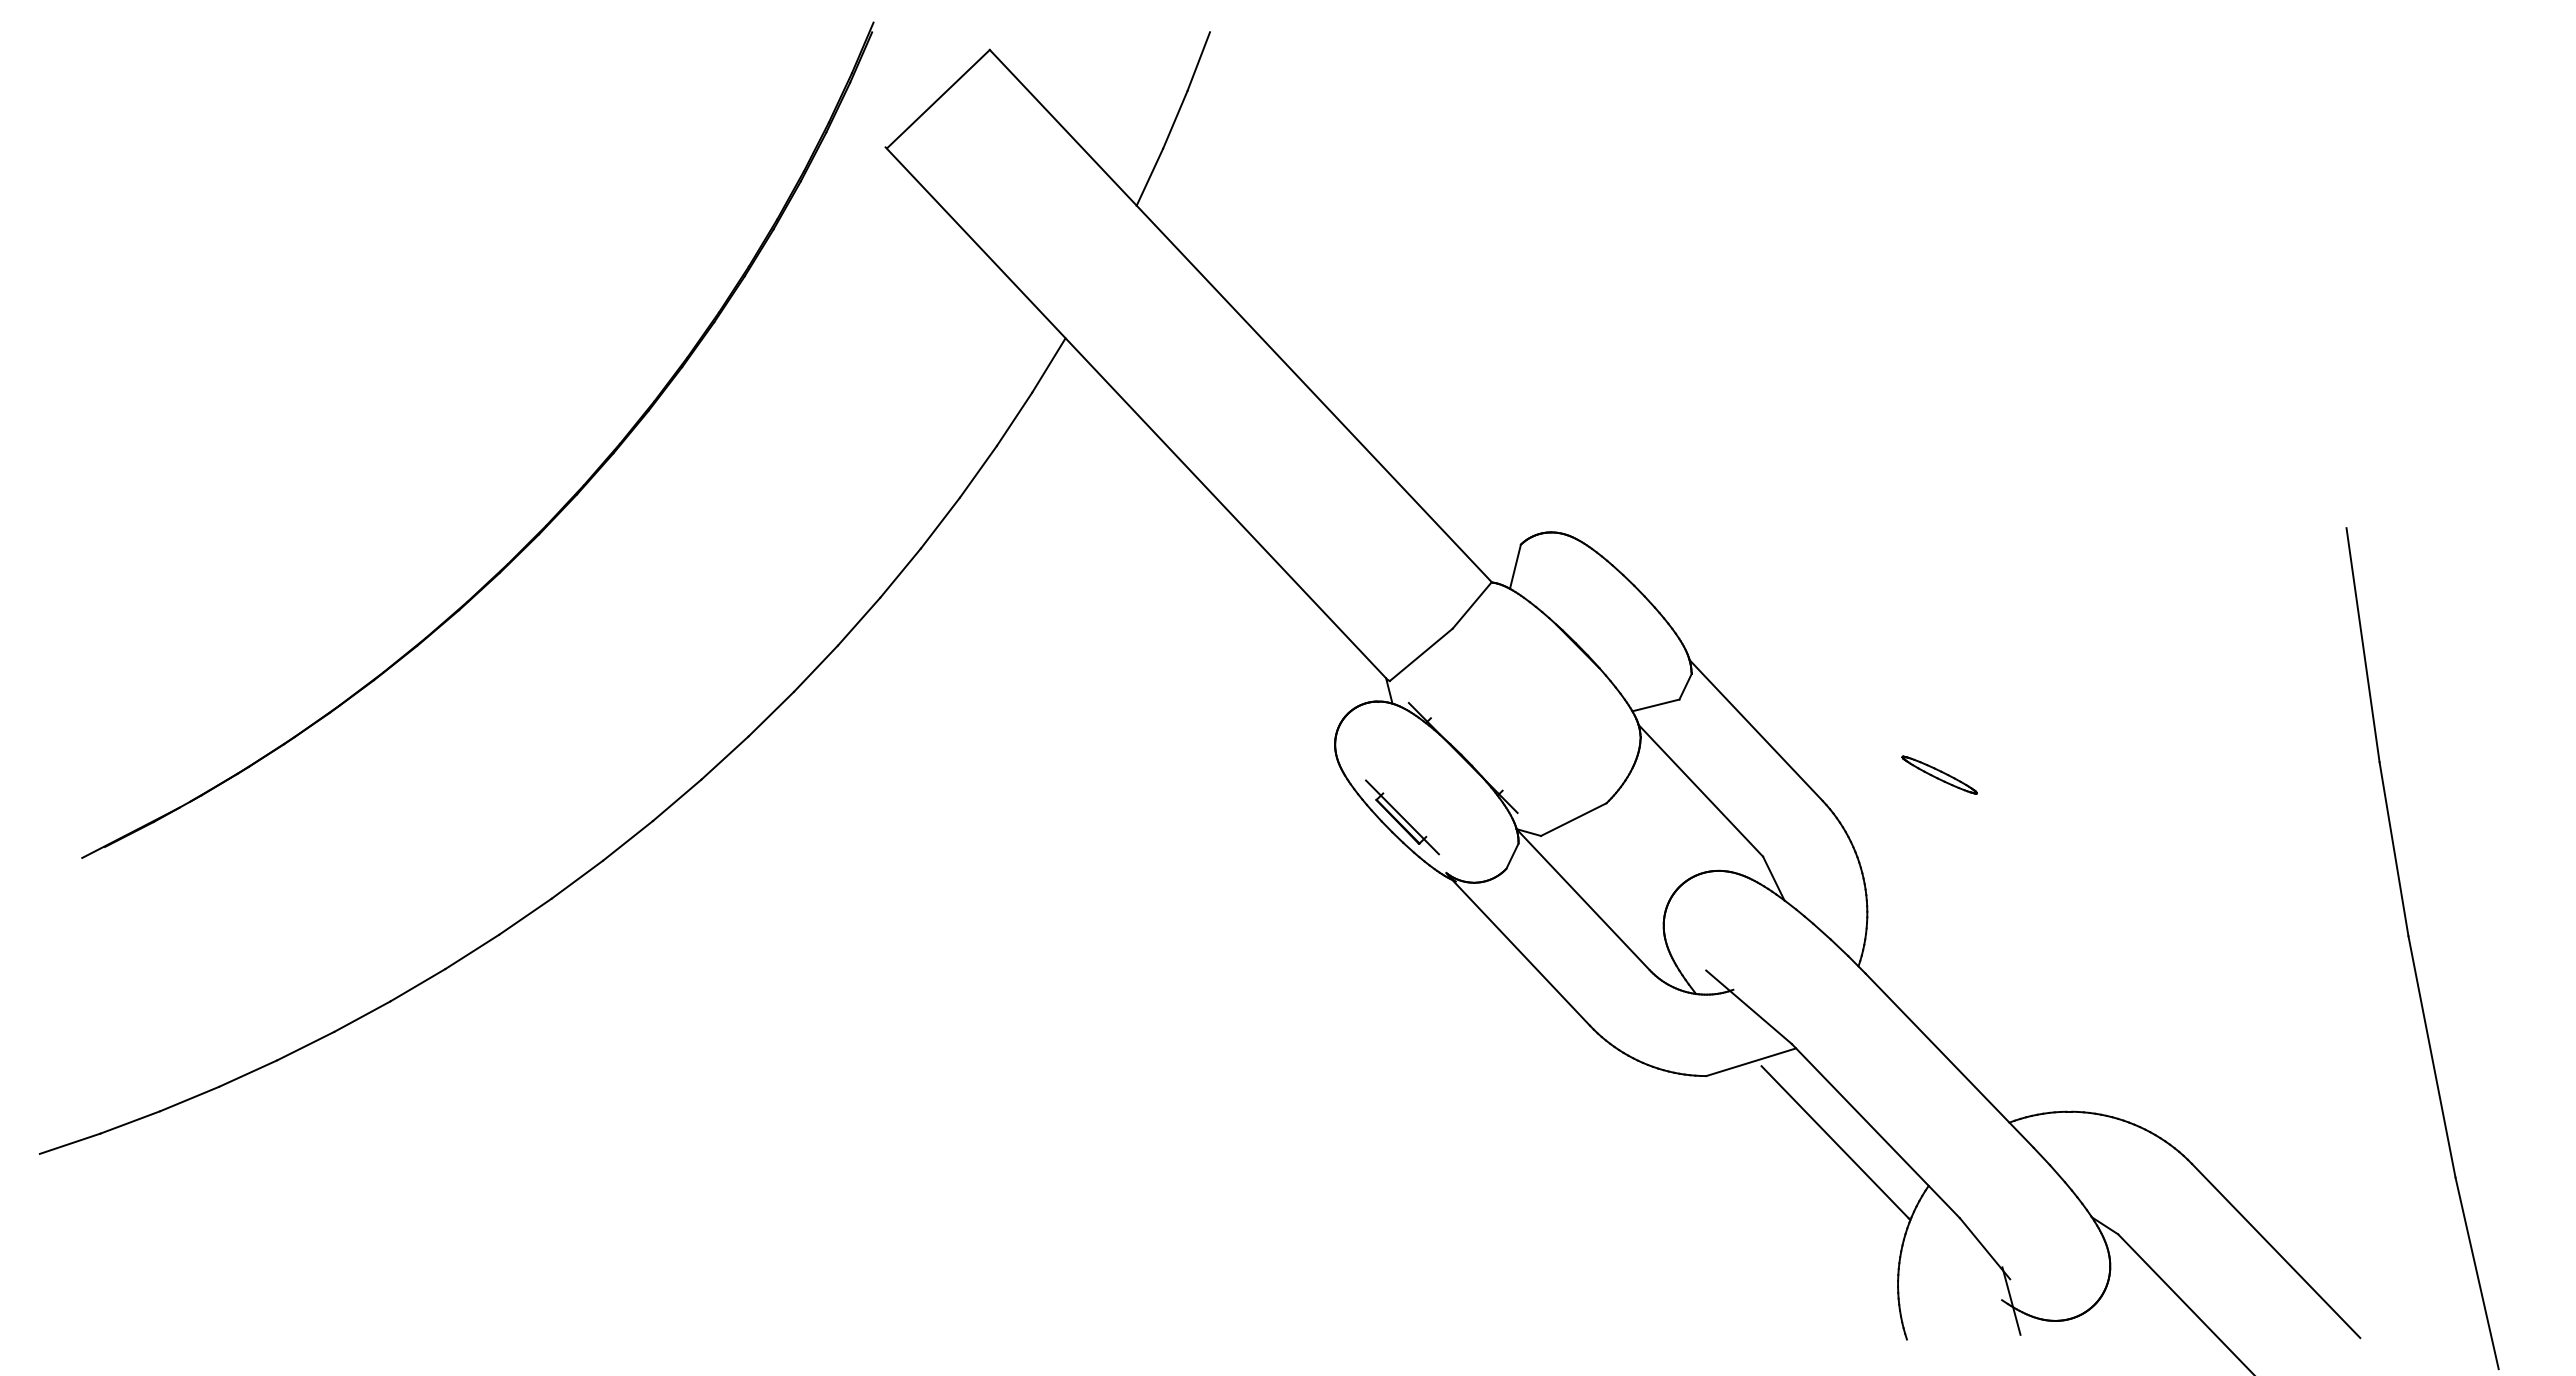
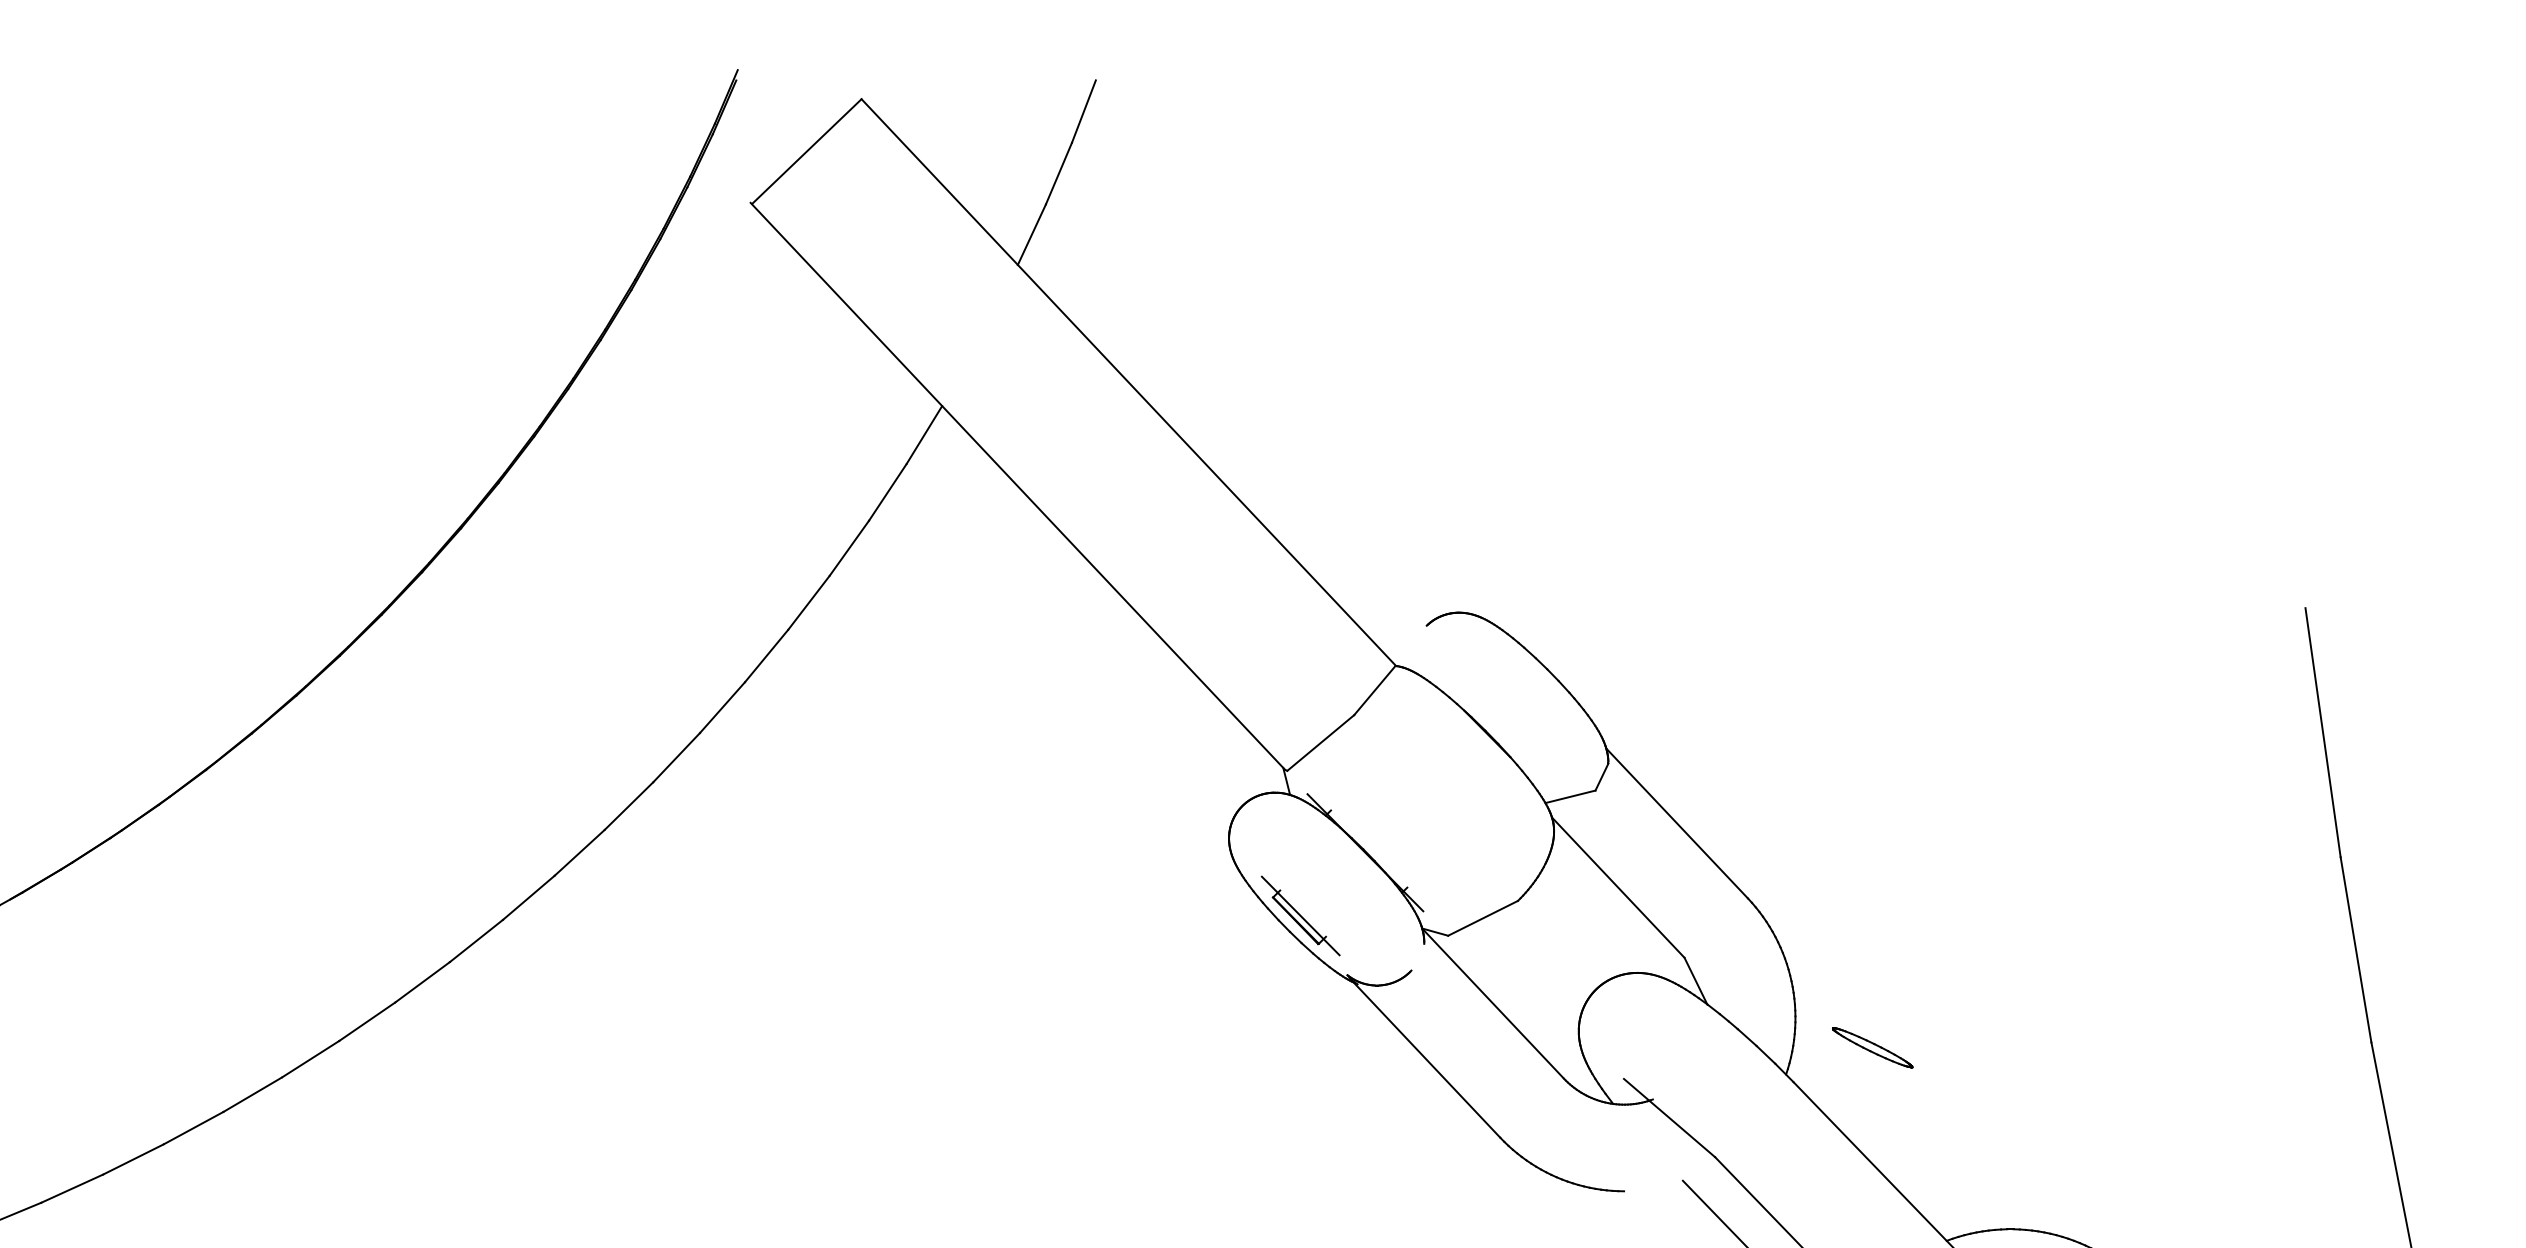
line: (1515, 566) -> (1421, 648), removed
part: (1939, 774) -> (1872, 1047), moved
line: (1512, 855) -> (1417, 956), removed
line: (1751, 1062) -> (1672, 1176), removed

